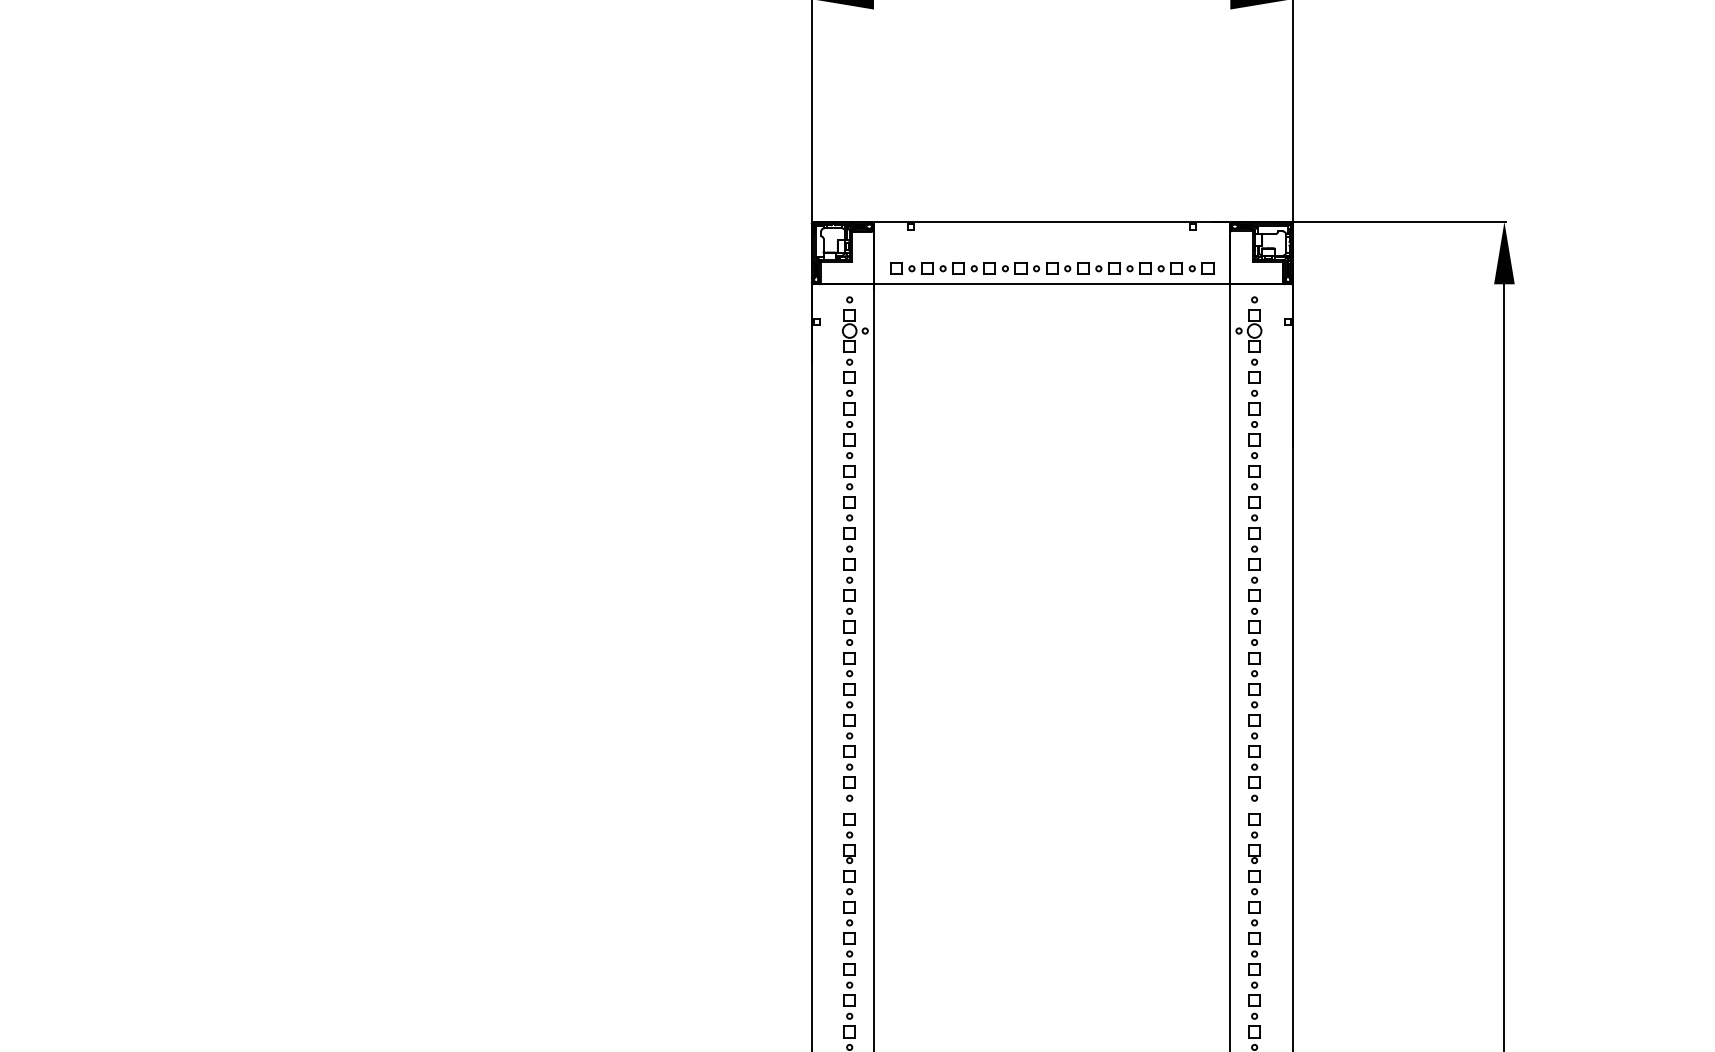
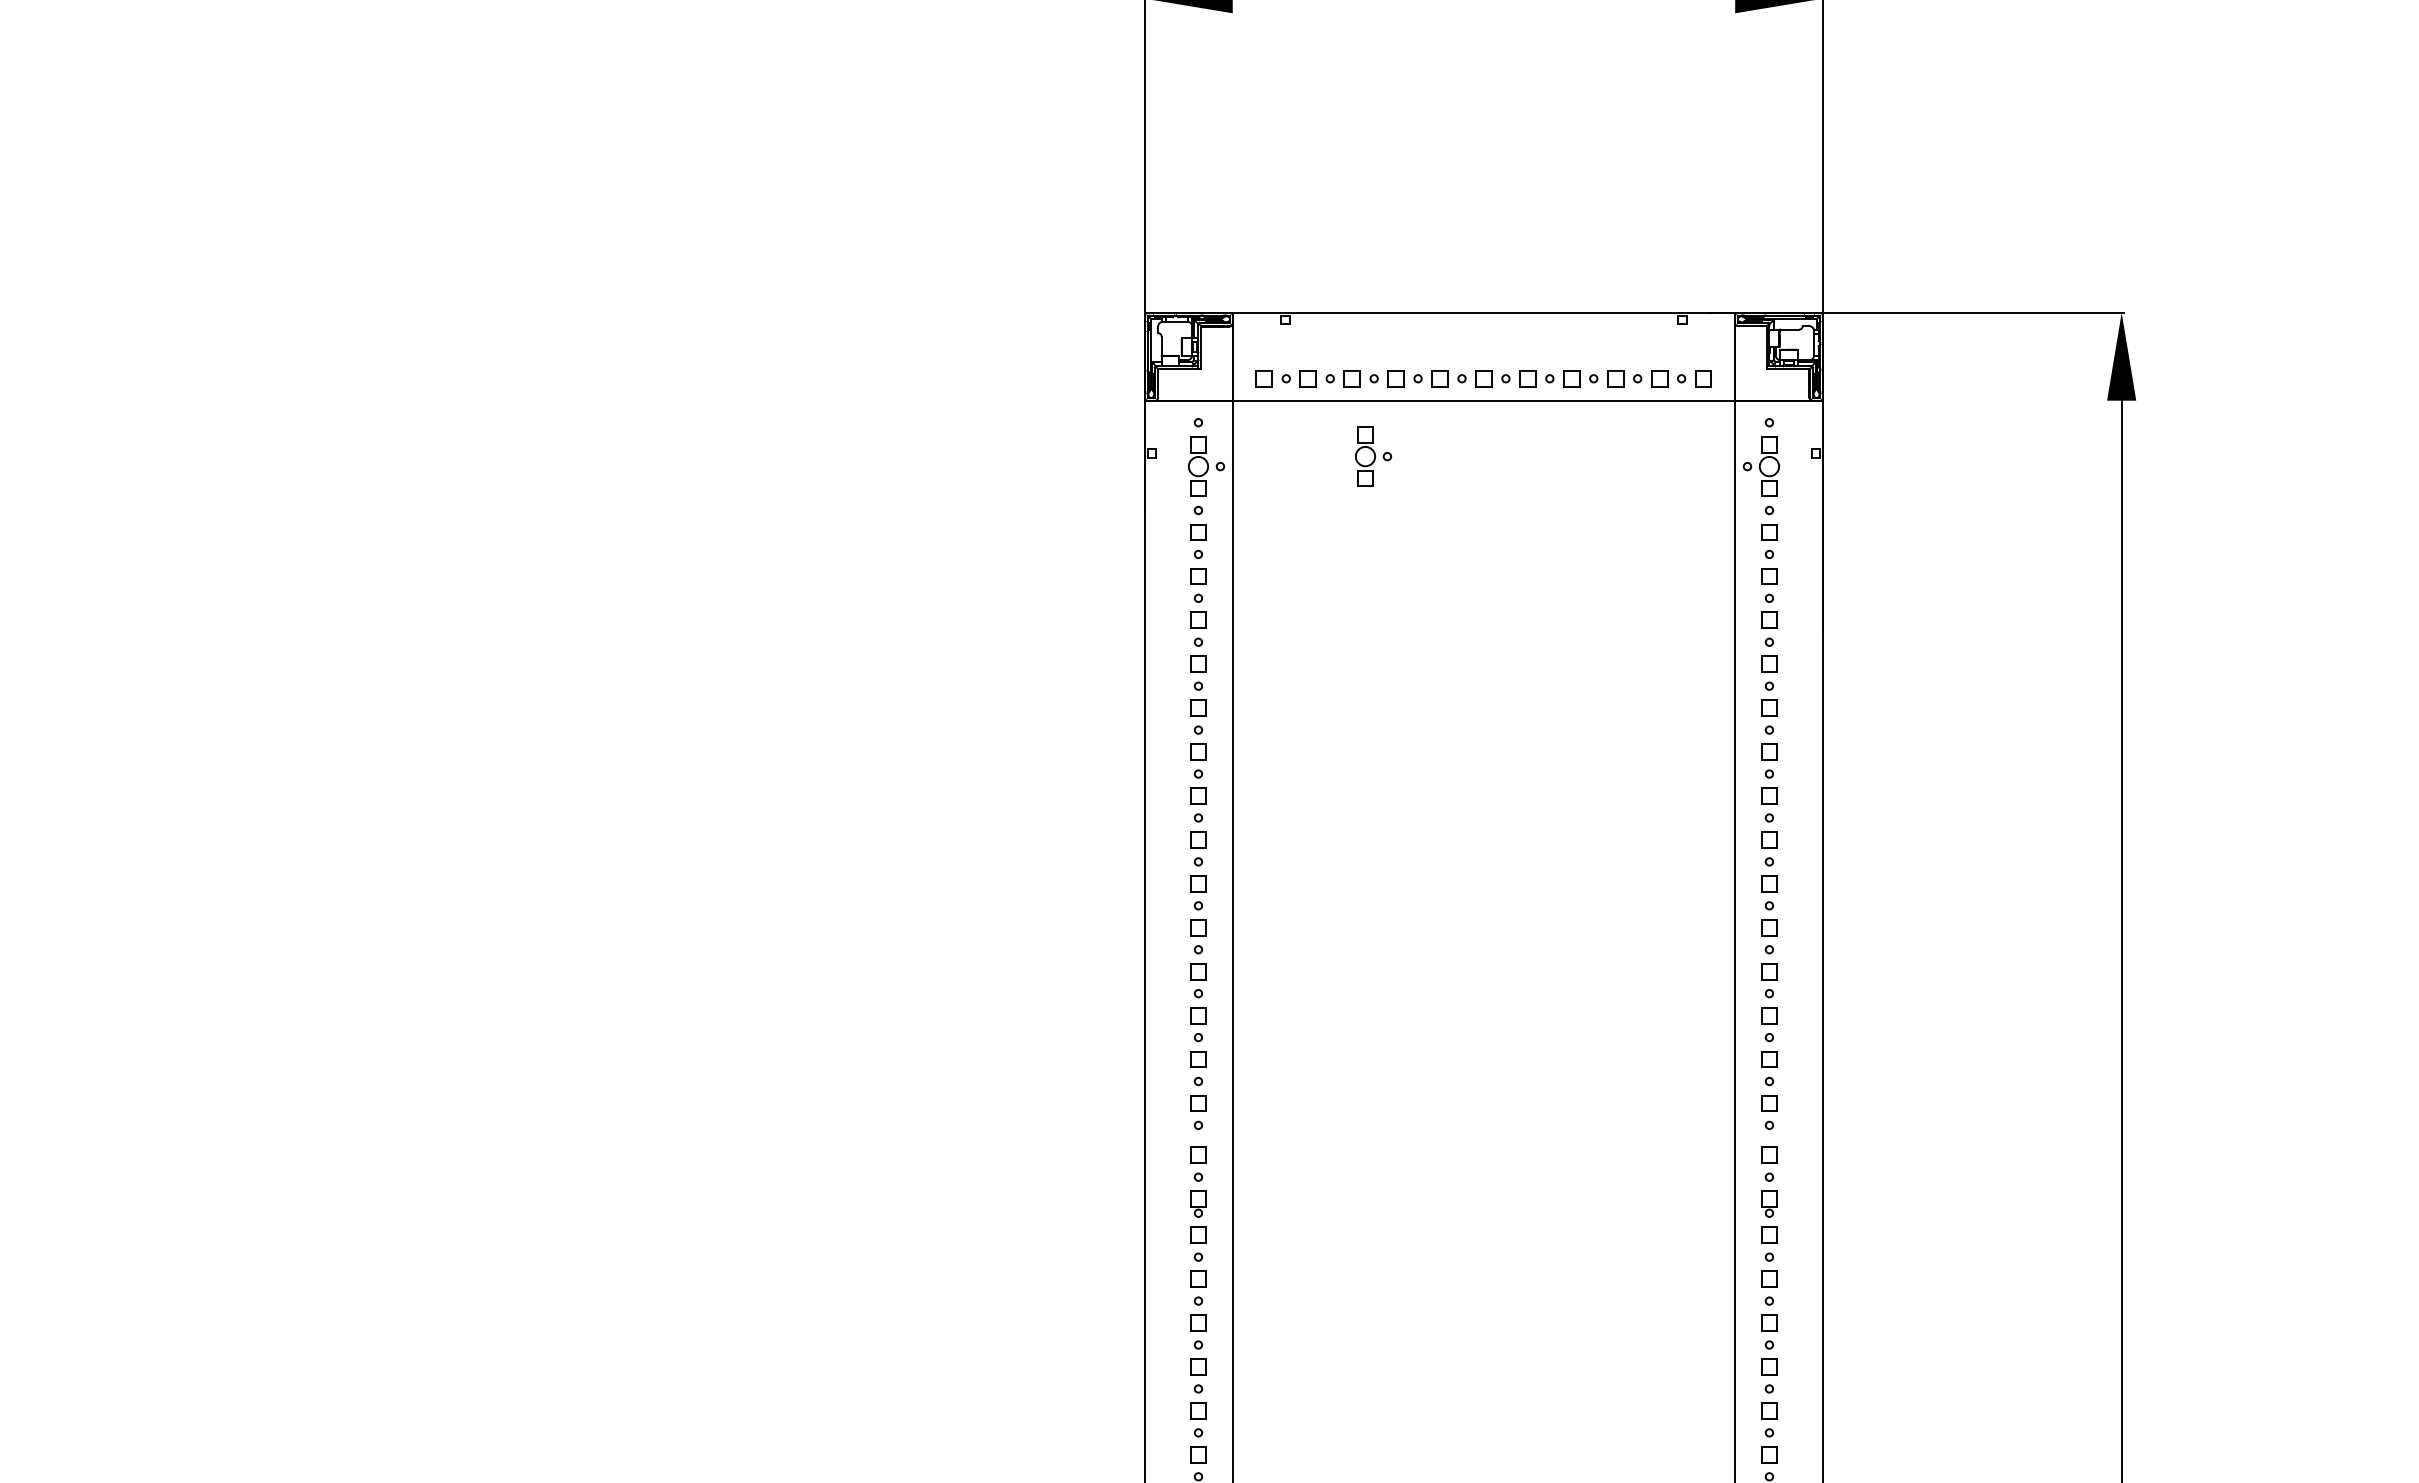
part: (973, 323) -> (1372, 456), added

